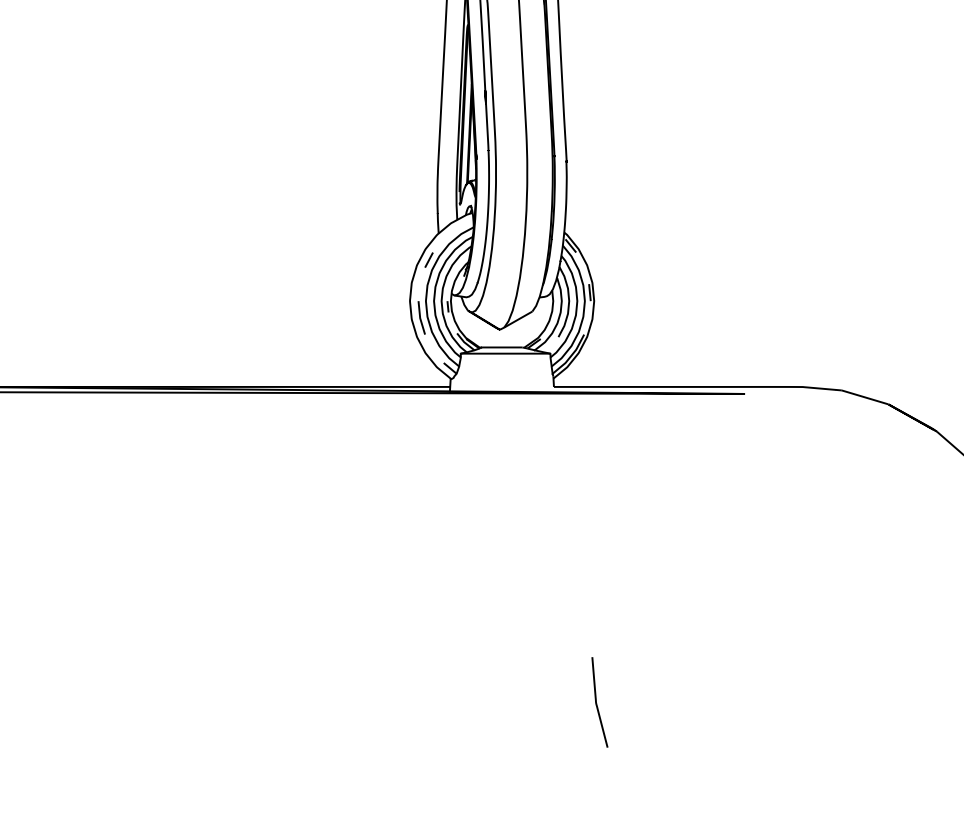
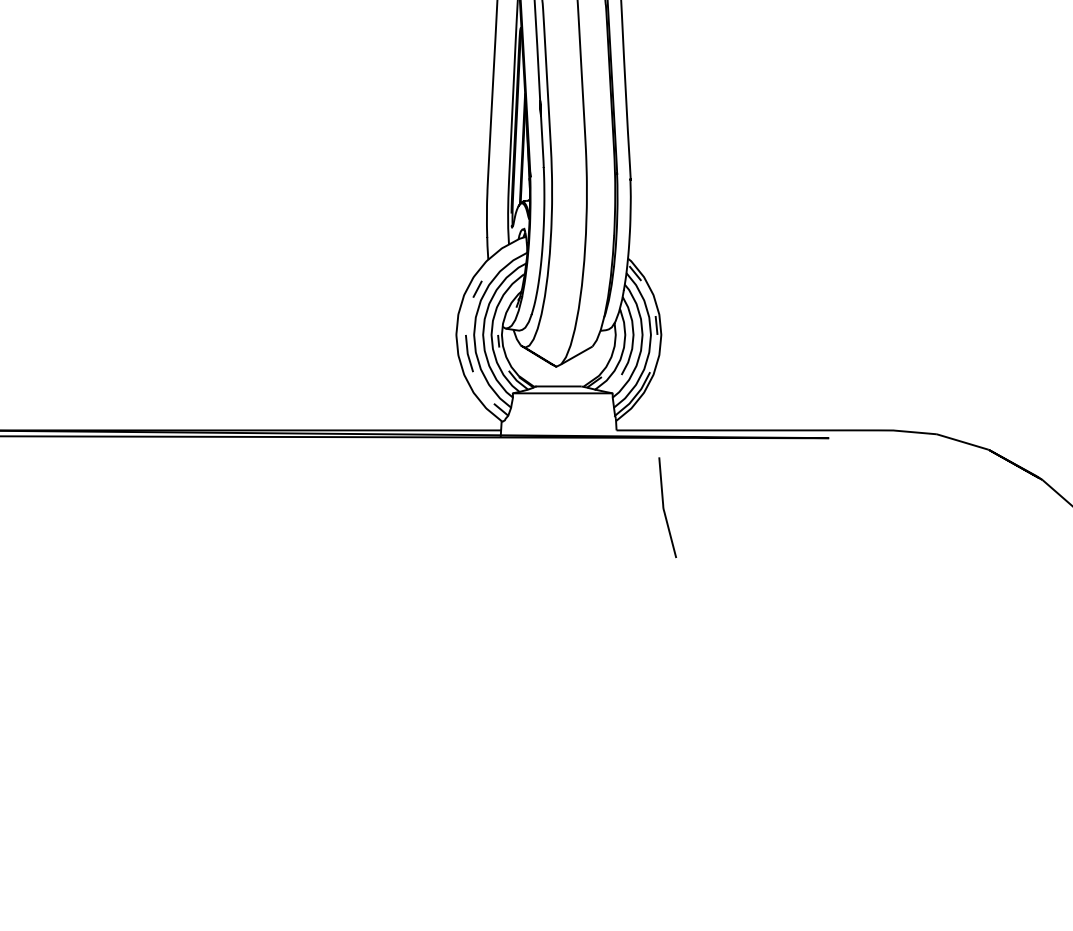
curve: (597, 703) -> (665, 508), moved

